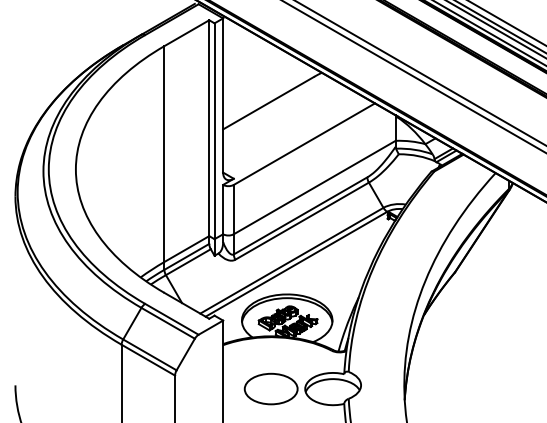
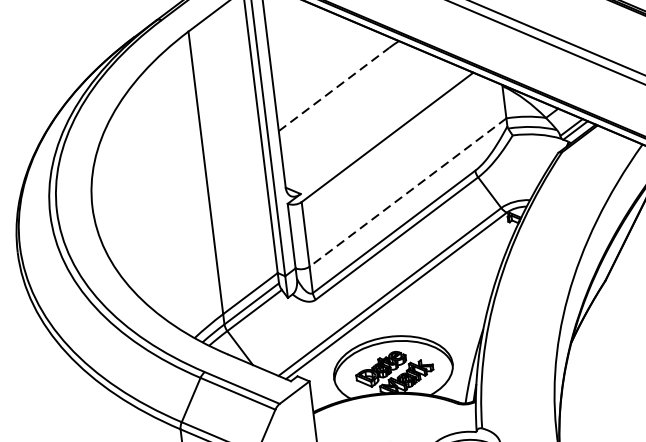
line: (268, 102) -> (333, 88), solid -> dashed
line: (314, 187) -> (407, 192), solid -> dashed

